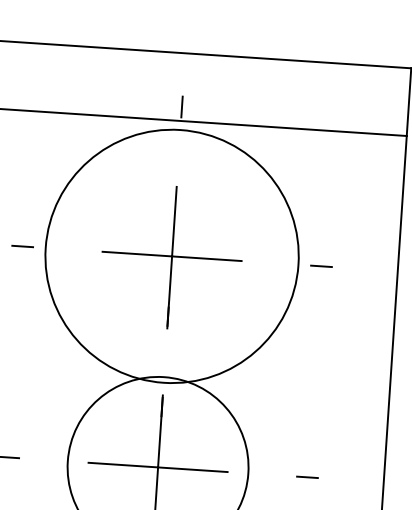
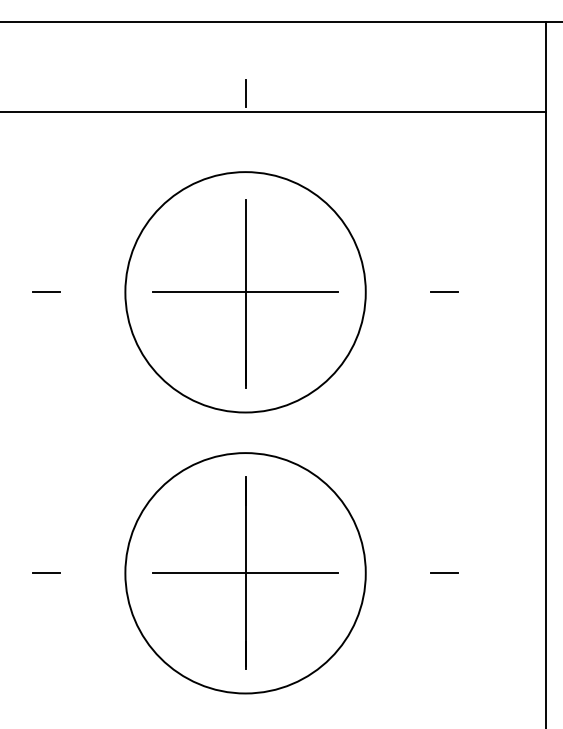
circle: (172, 256) -> (245, 292), size x0.71

